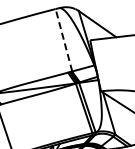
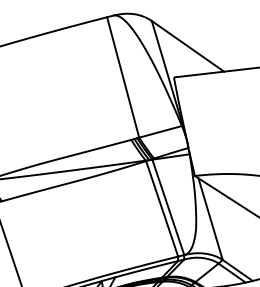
line: (63, 39) -> (122, 75), dashed -> solid

